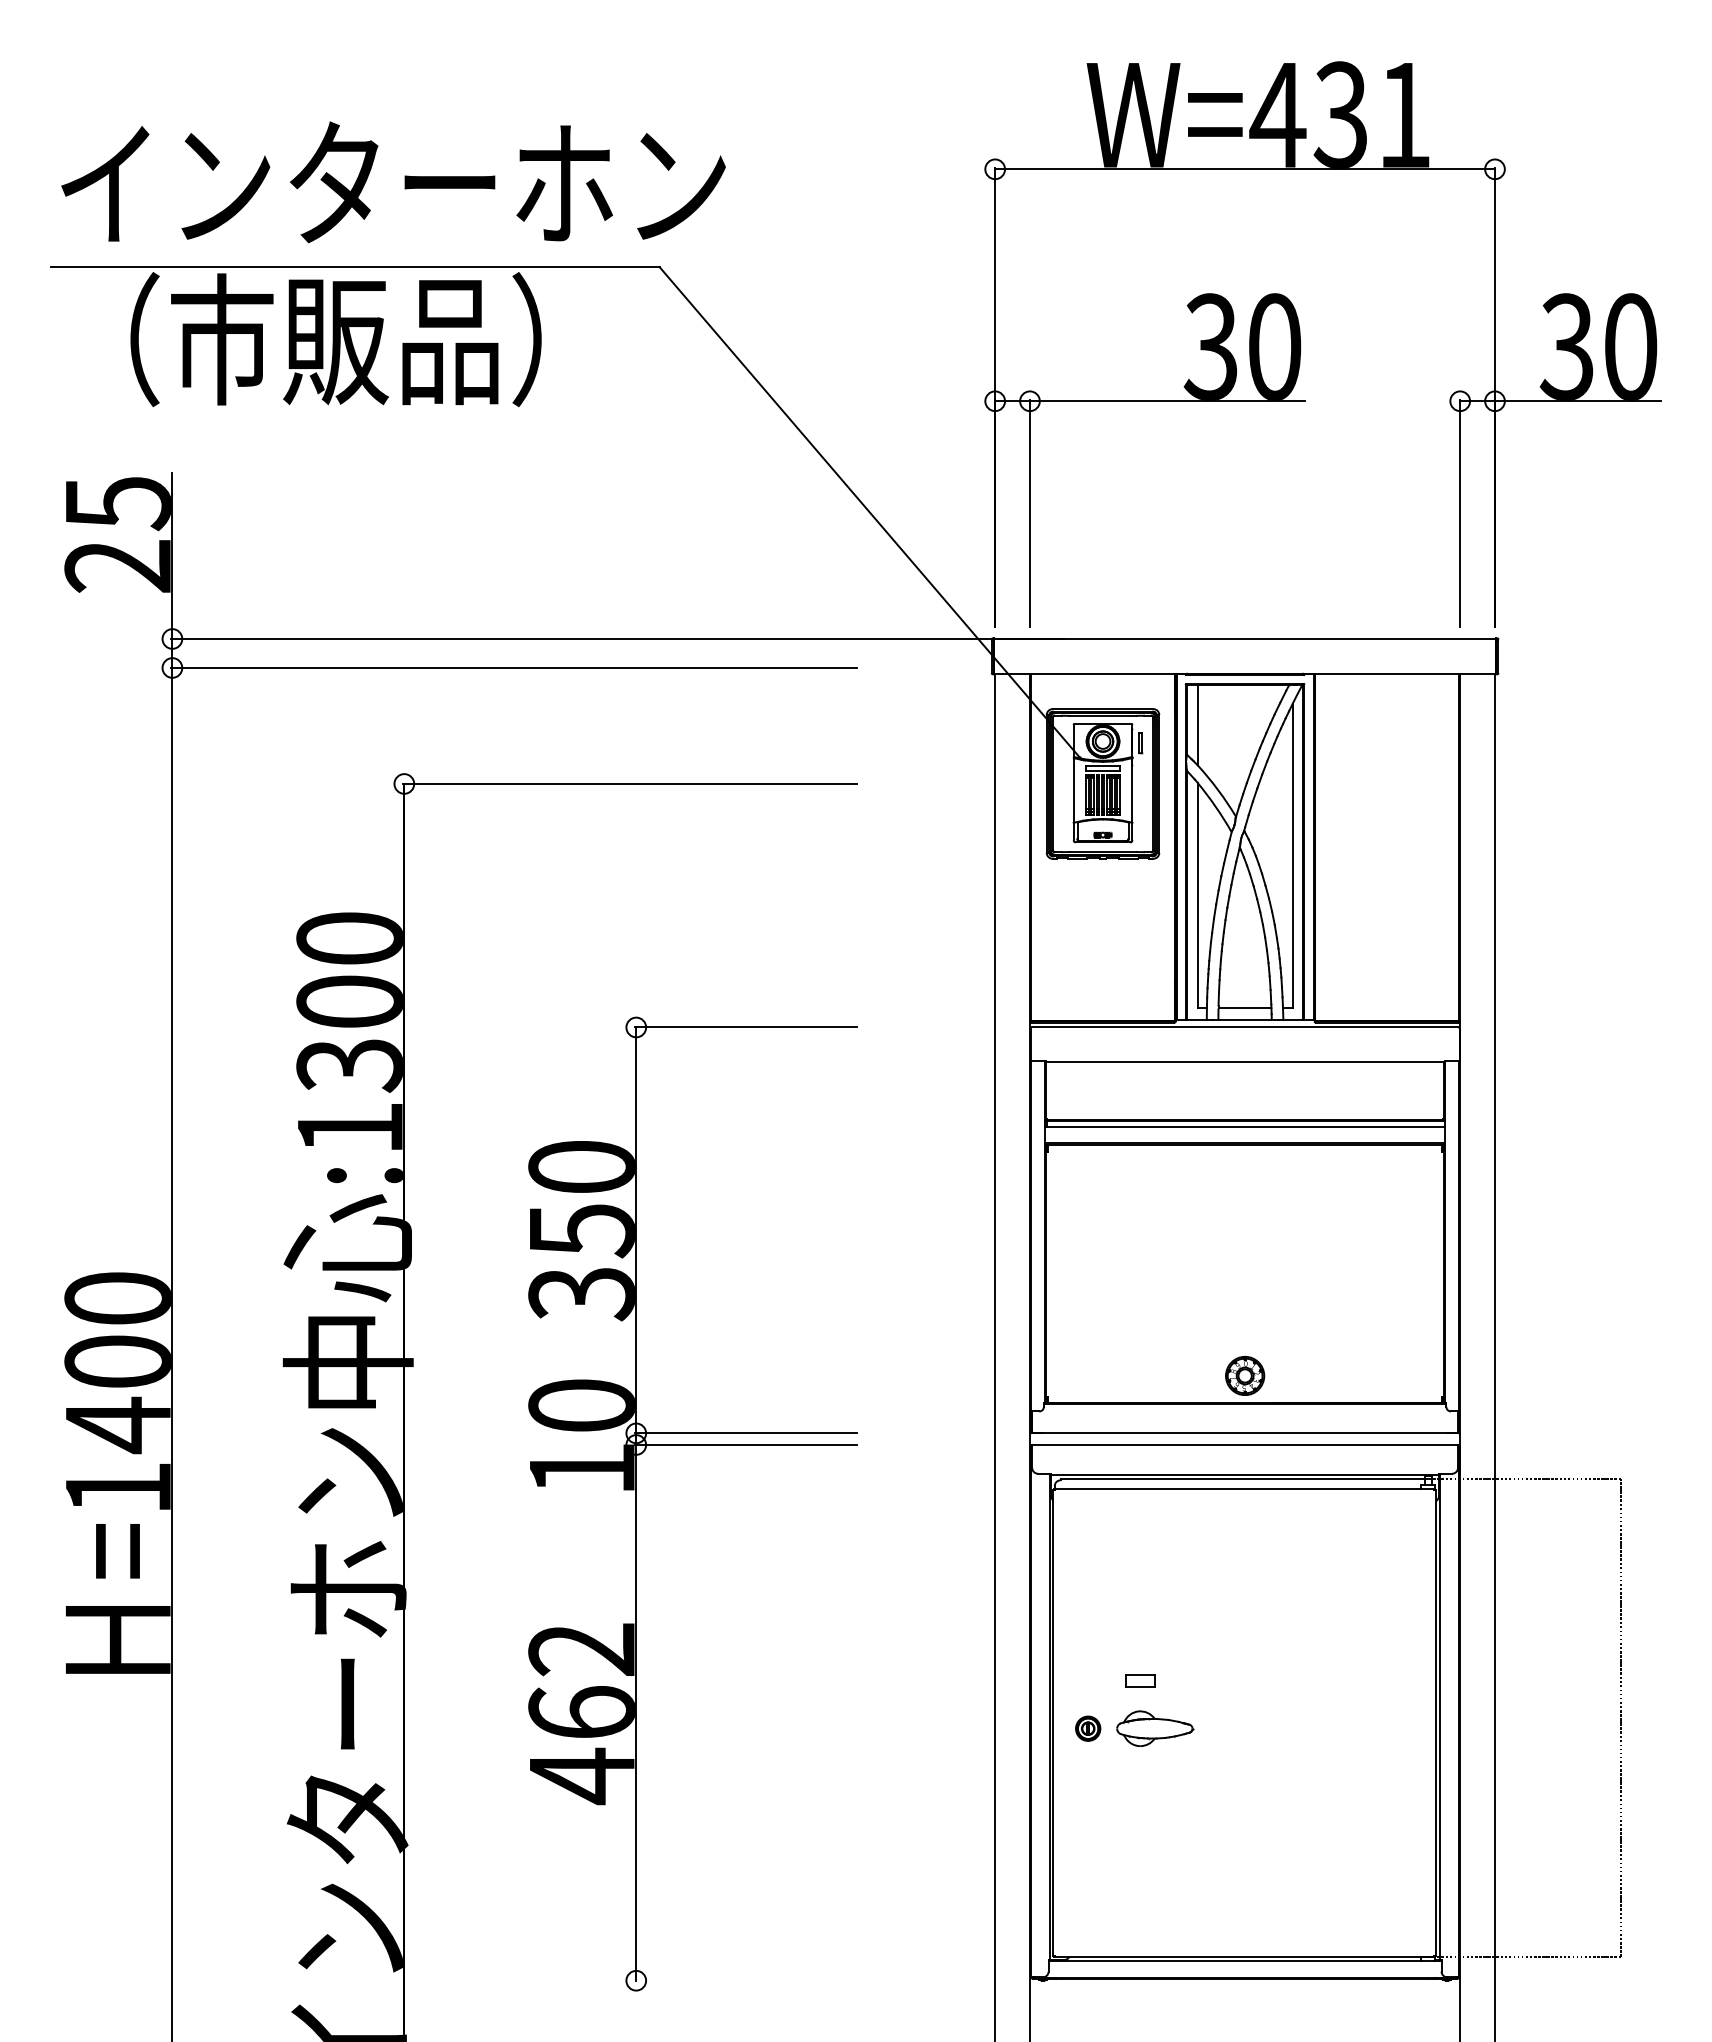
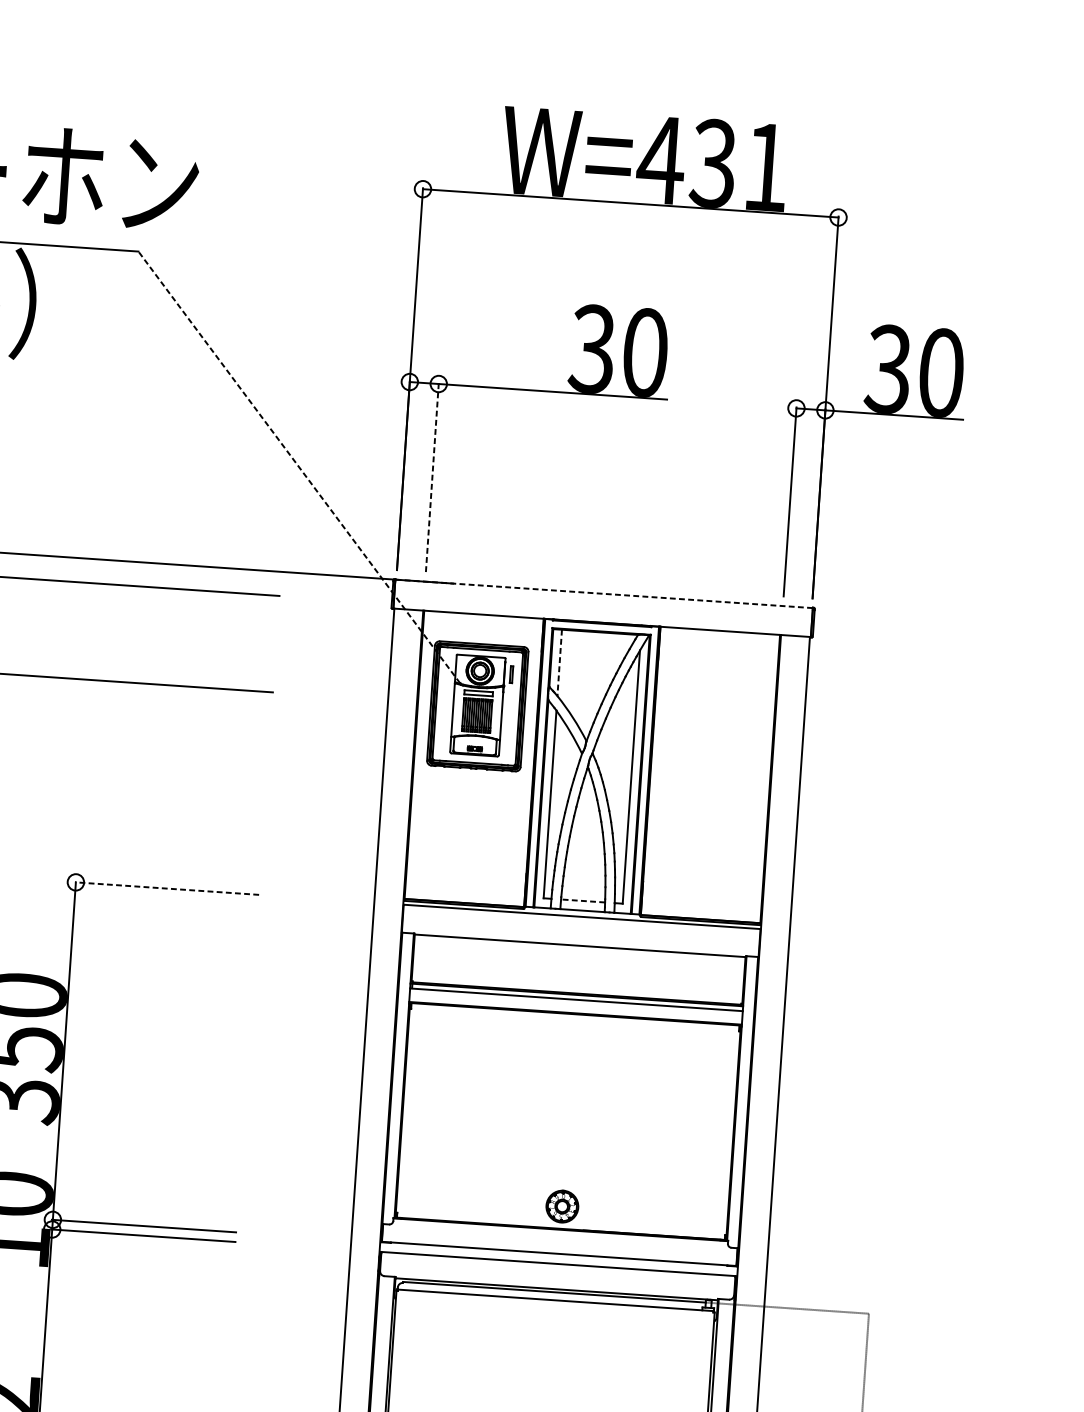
line: (869, 512) -> (299, 467), solid -> dashed
line: (1029, 513) -> (431, 477), solid -> dashed
line: (1244, 639) -> (603, 594), solid -> dashed
line: (1197, 725) -> (559, 663), solid -> dashed
line: (1244, 1008) -> (582, 901), solid -> dashed
line: (745, 1027) -> (166, 888), solid -> dashed

